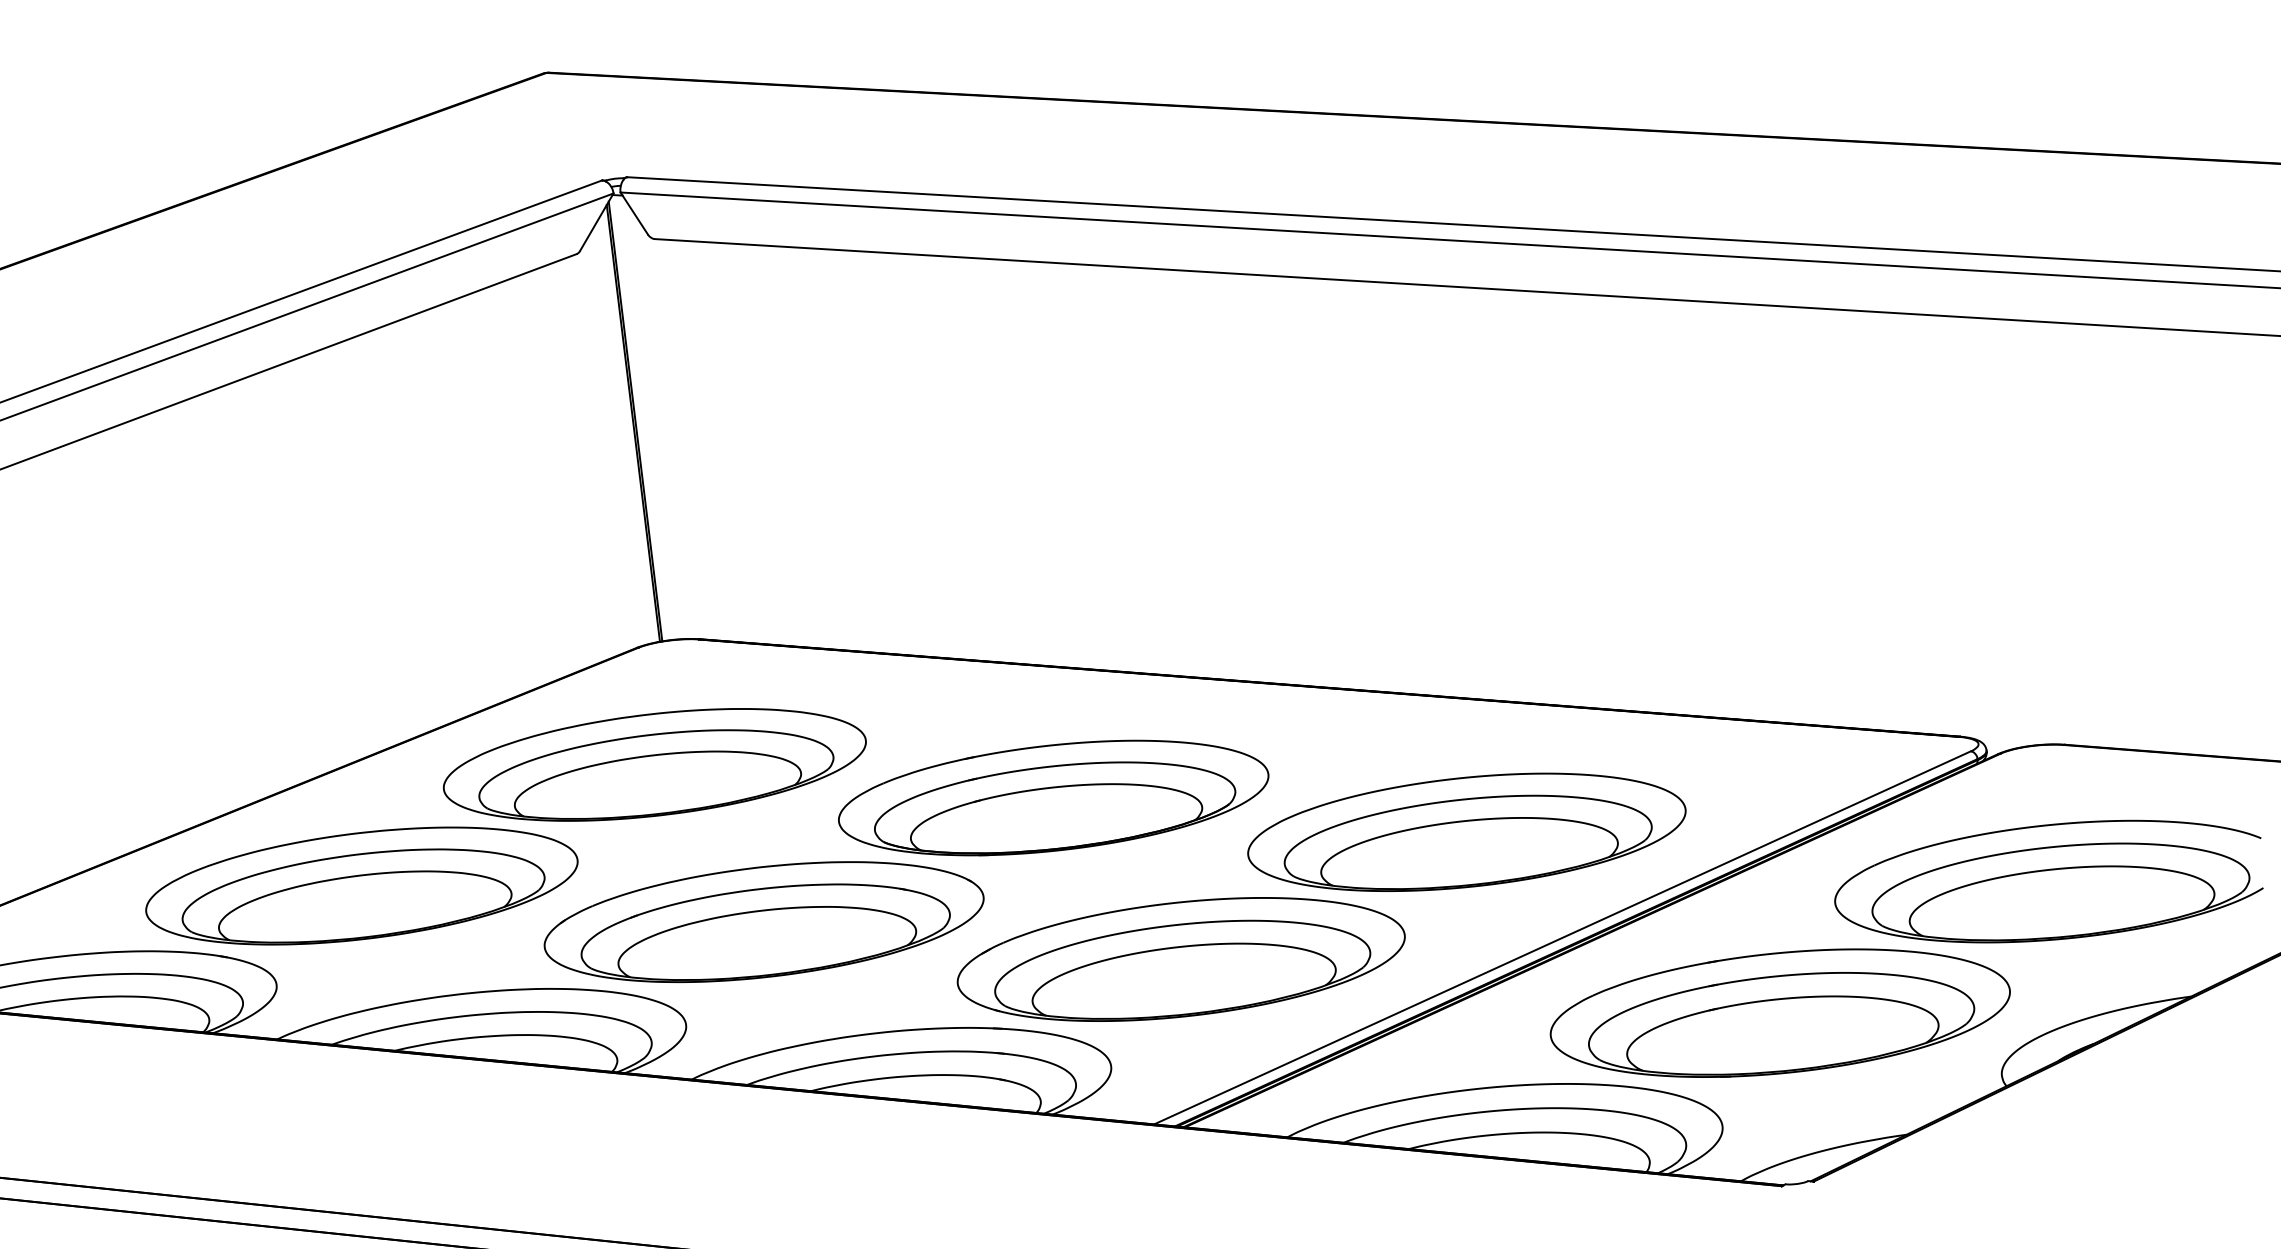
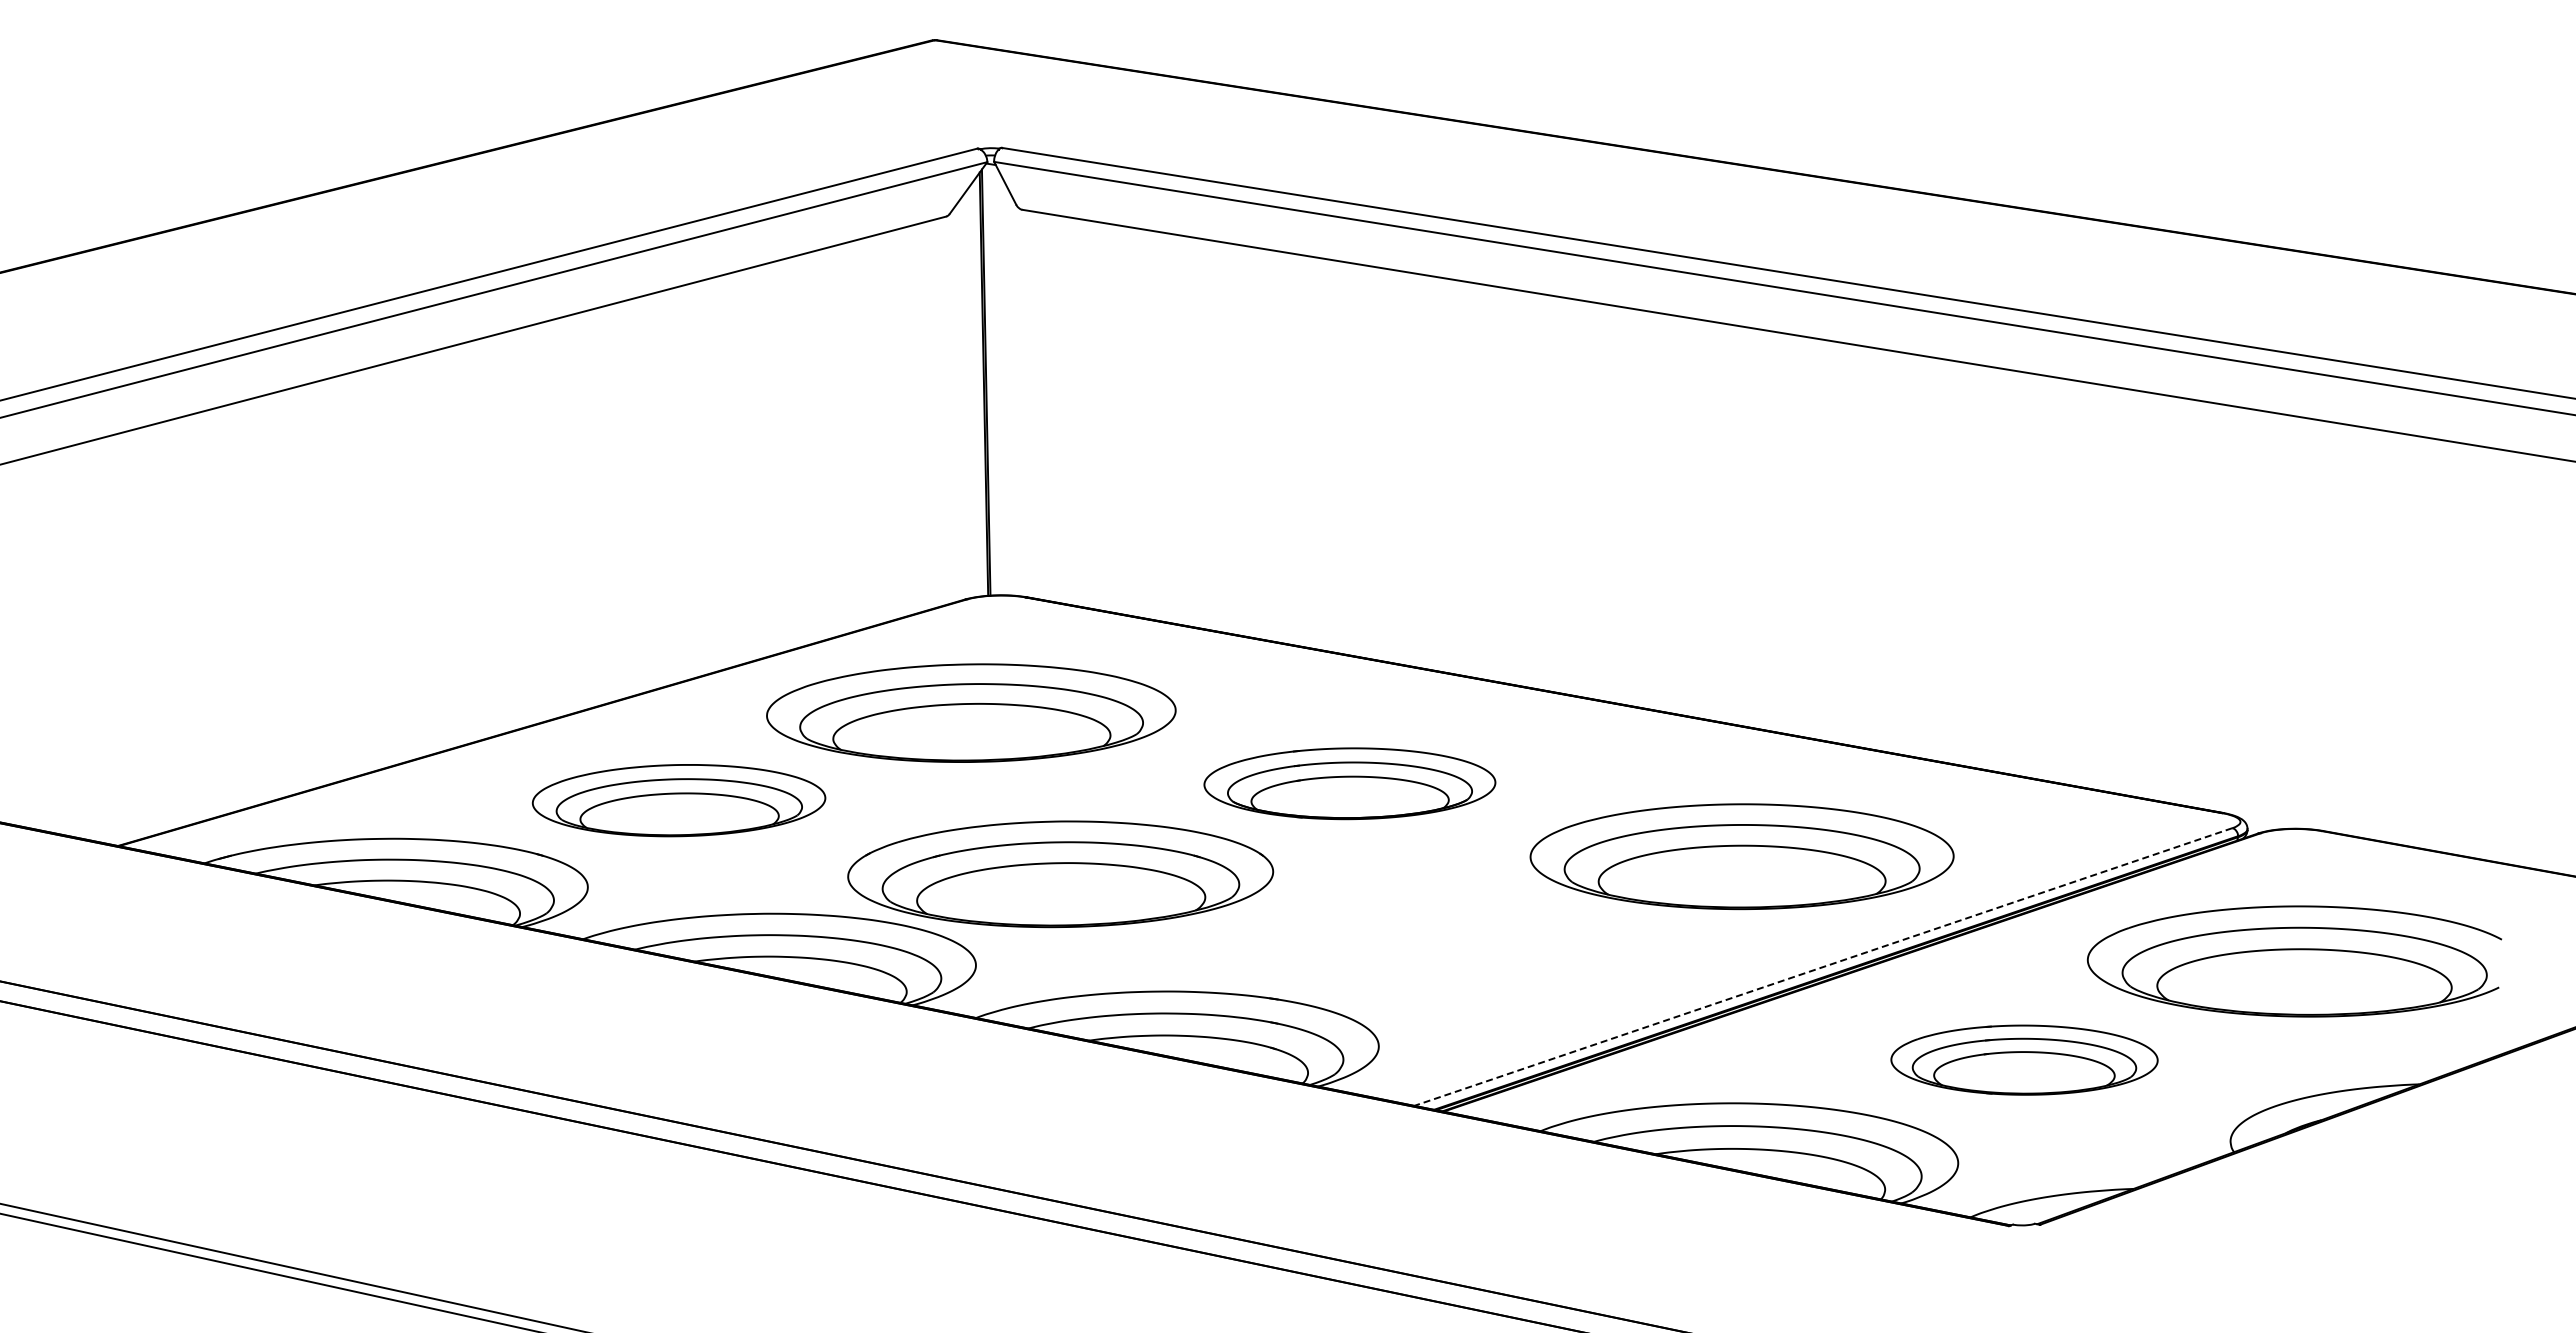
part: (1053, 797) -> (1349, 783), size x0.7
part: (361, 885) -> (678, 800), size x0.7
line: (1562, 938) -> (1823, 967), solid -> dashed
part: (1181, 959) -> (1456, 950), removed
part: (1780, 1012) -> (2024, 1059), size x0.6

